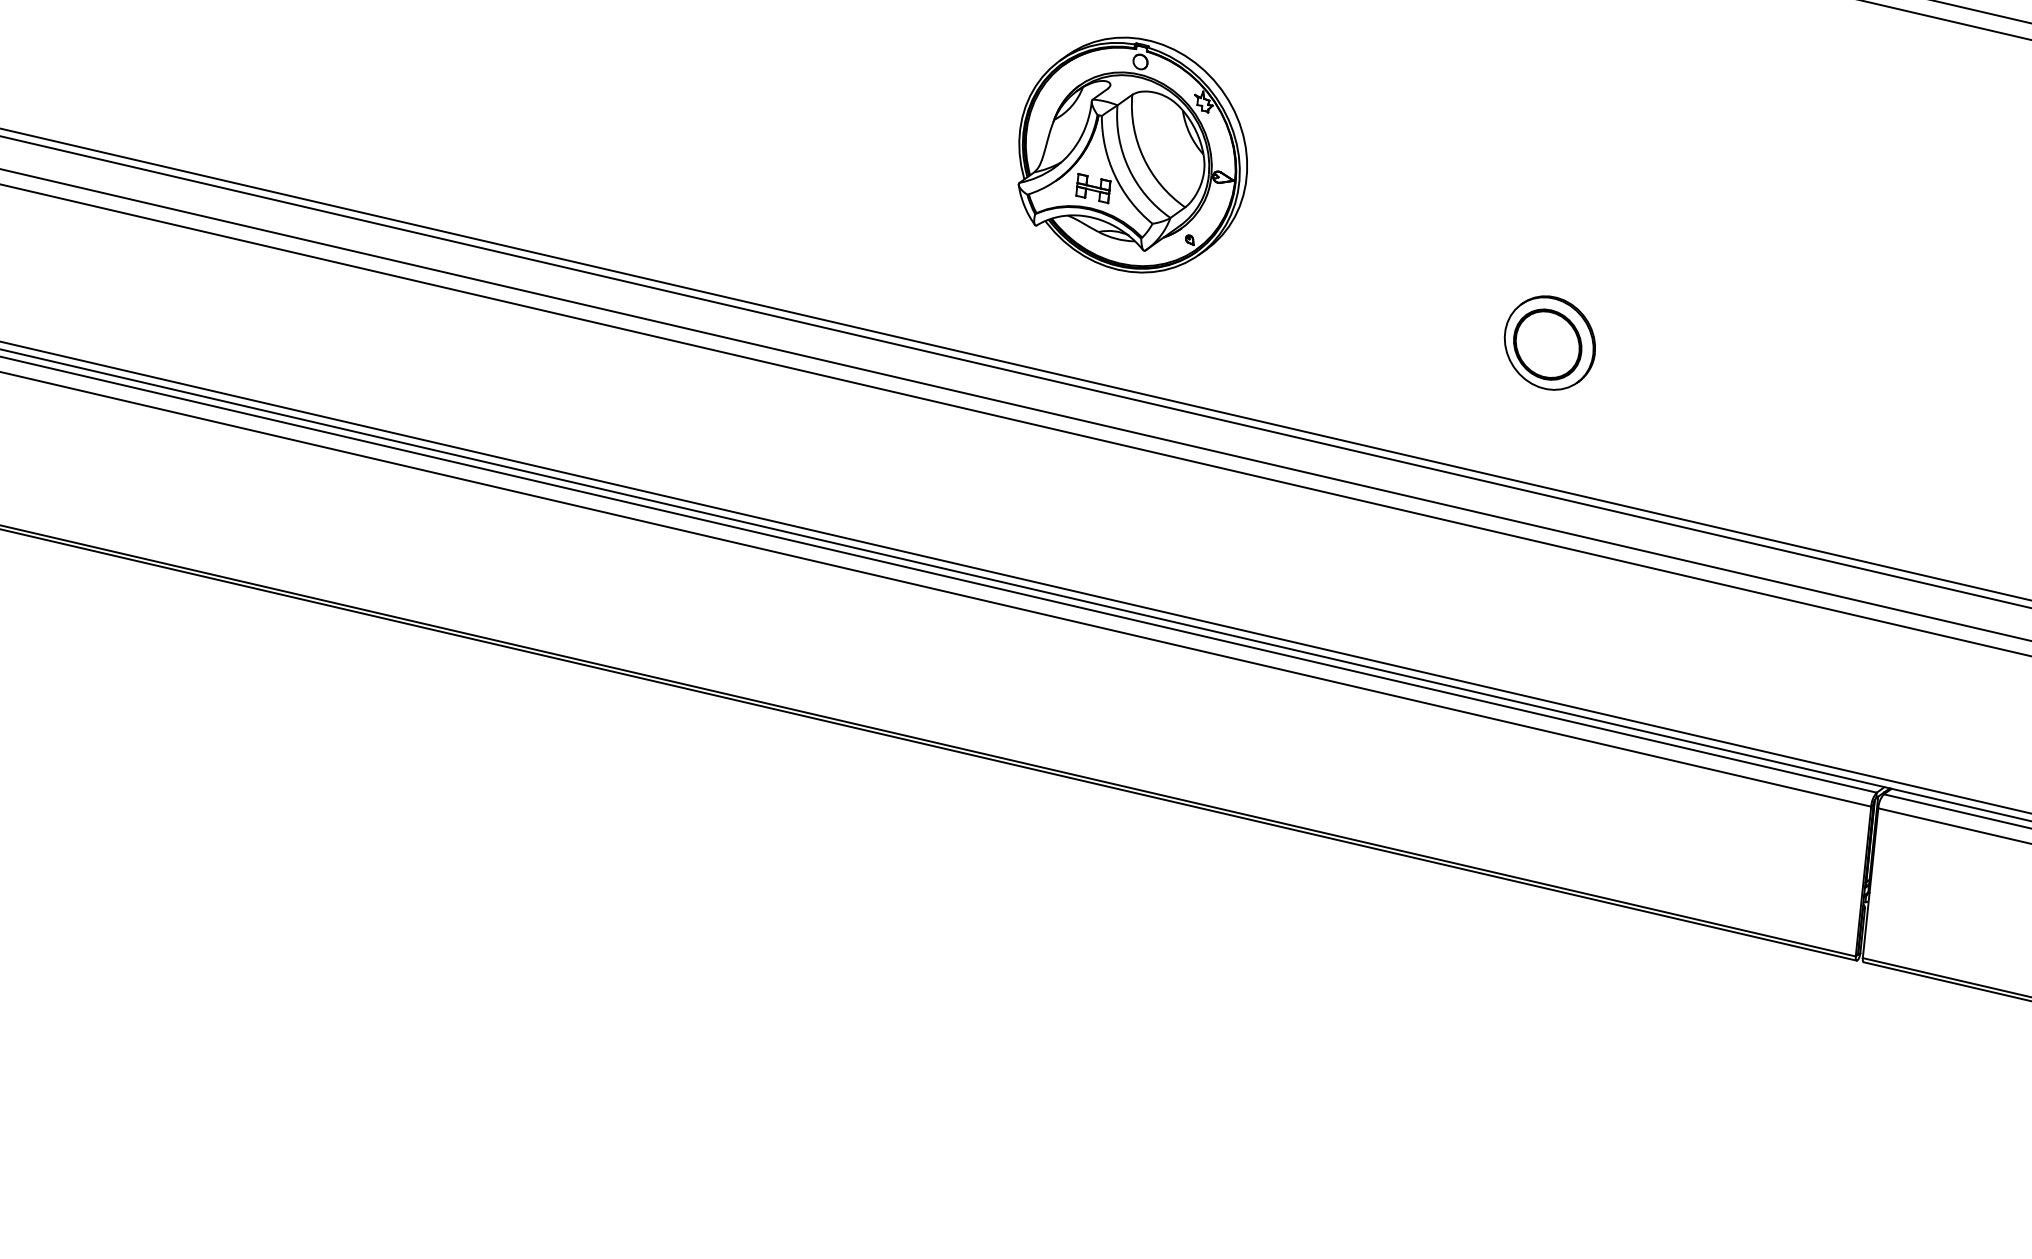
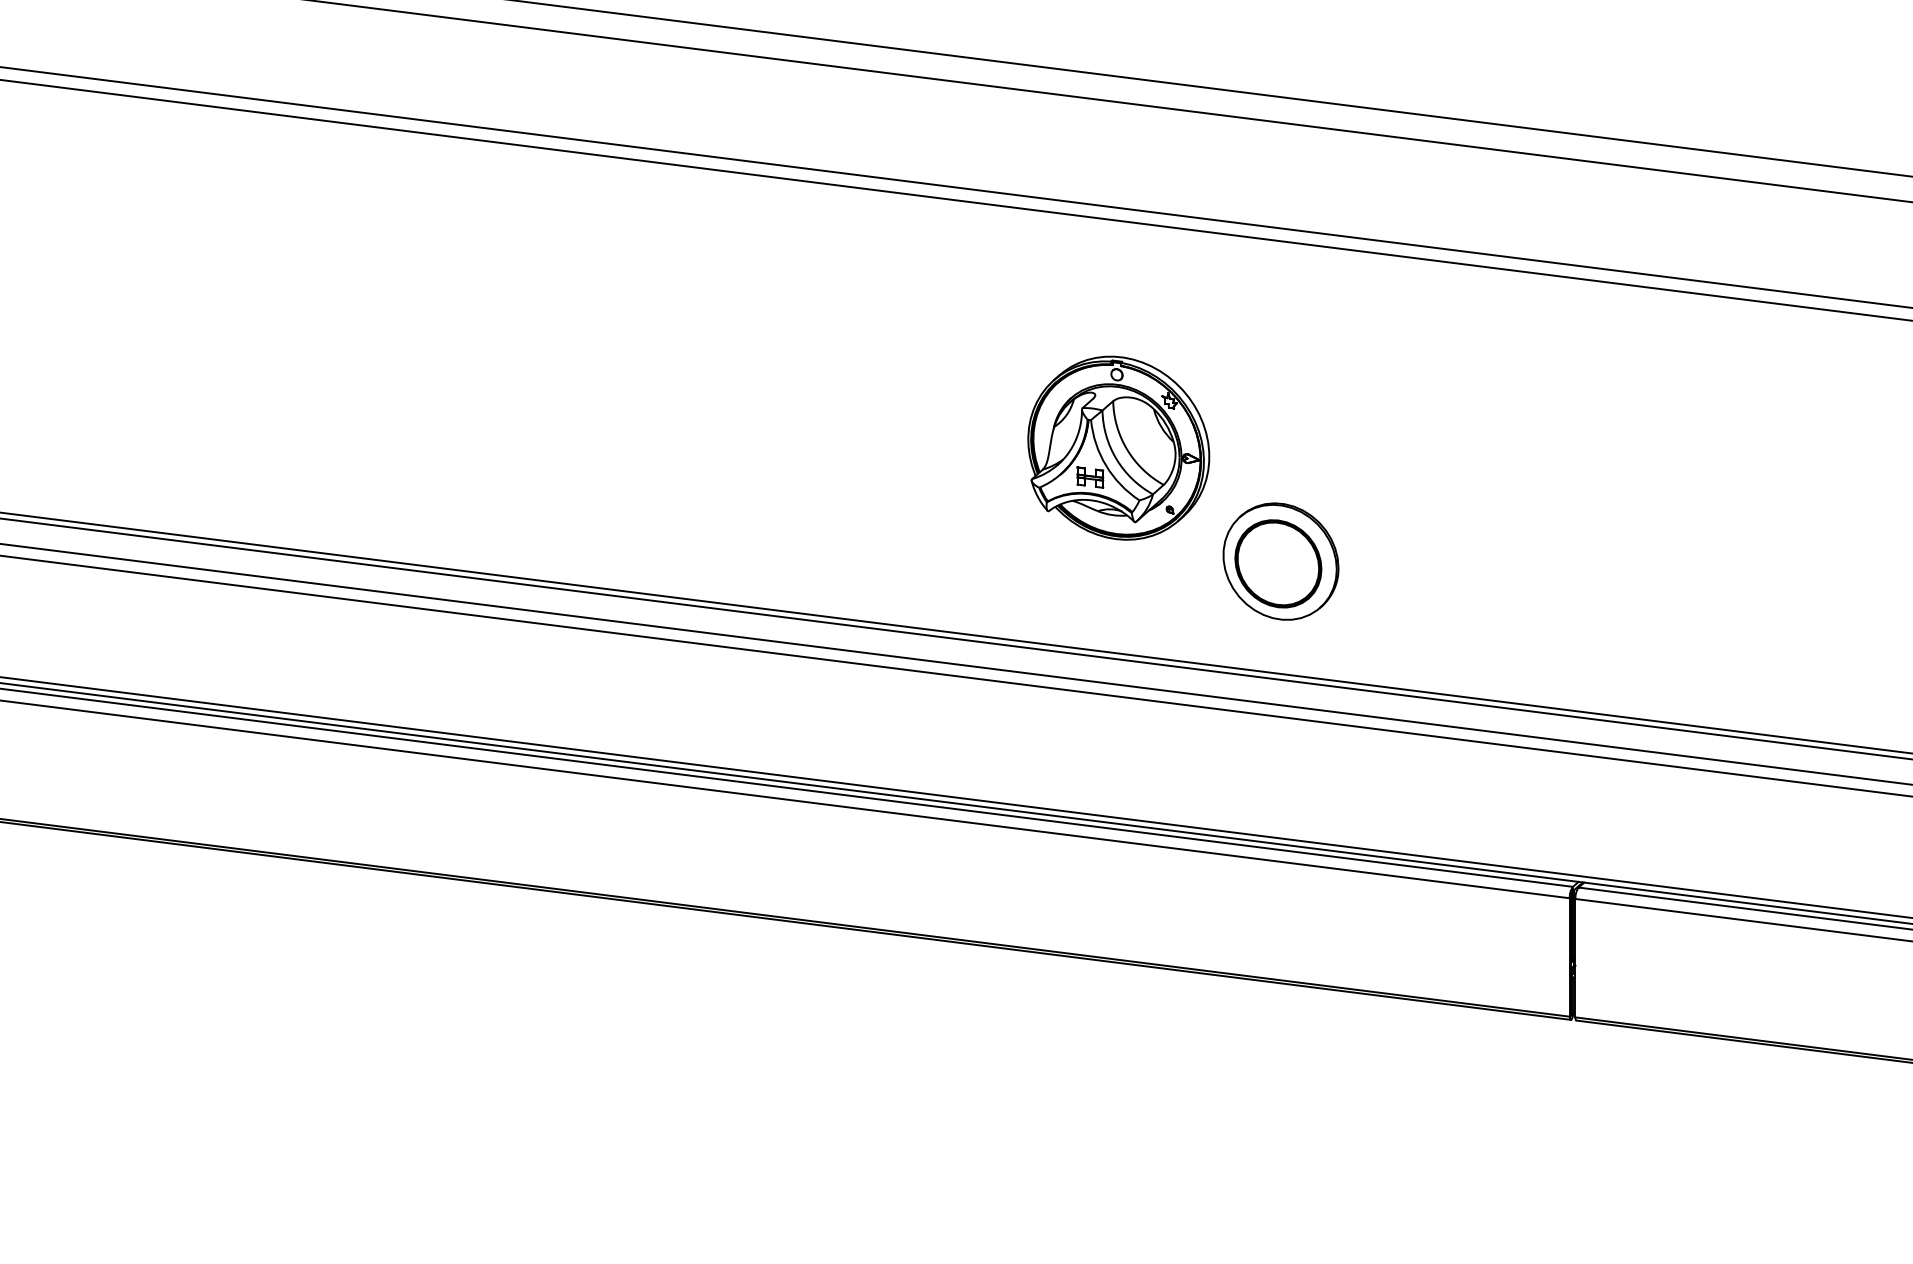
part: (1132, 154) -> (1118, 447), moved
part: (1549, 342) -> (1280, 561), size x1.6

